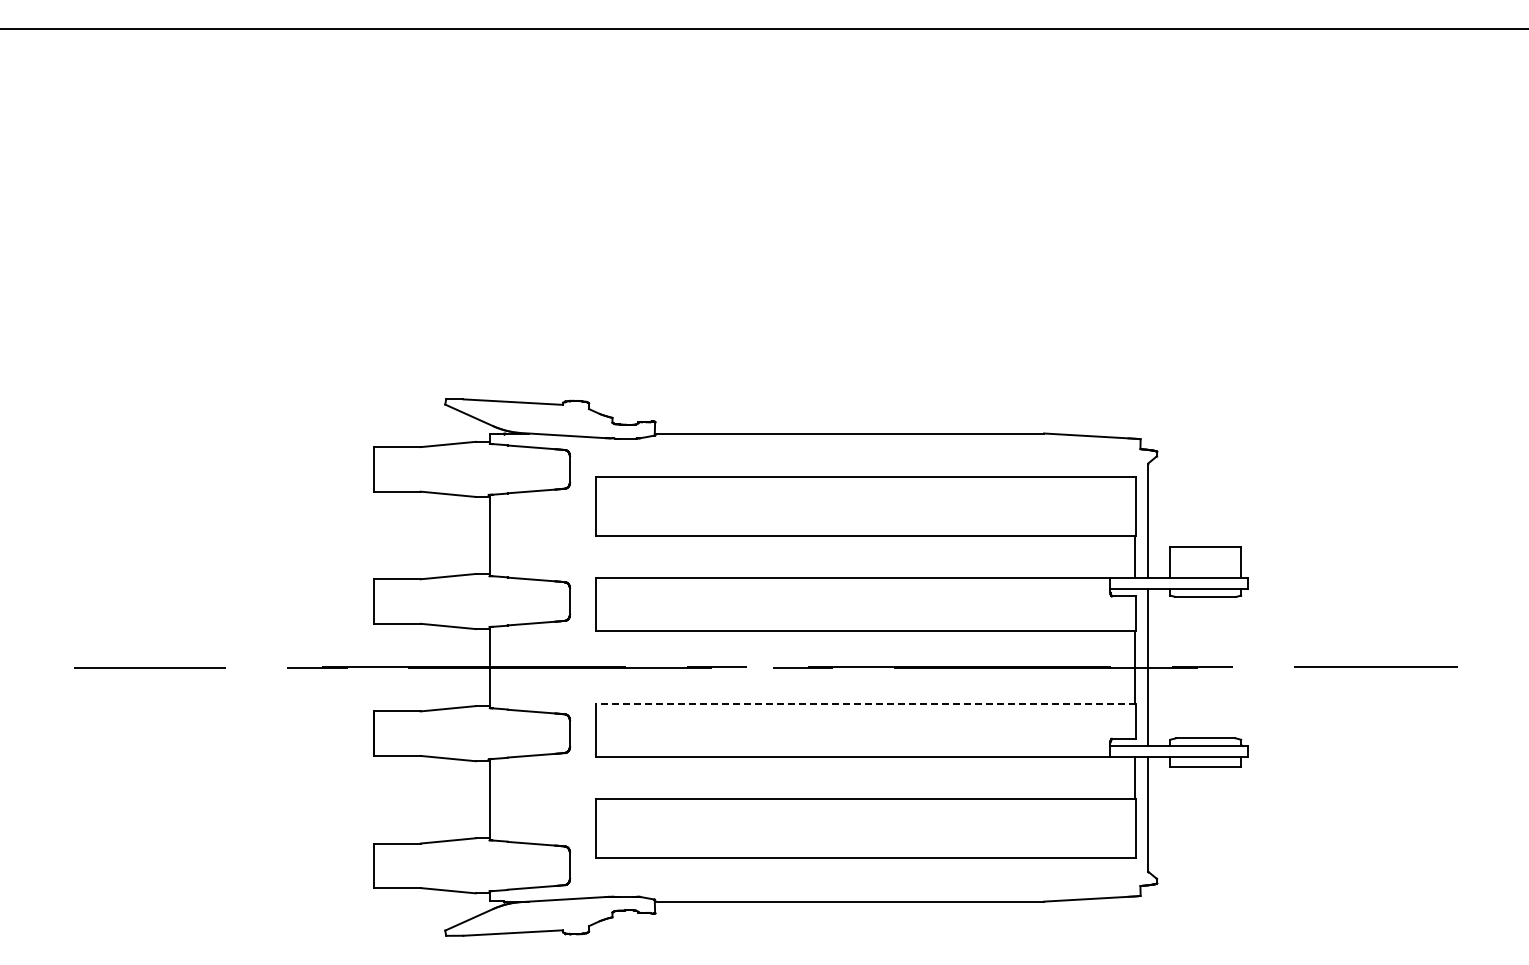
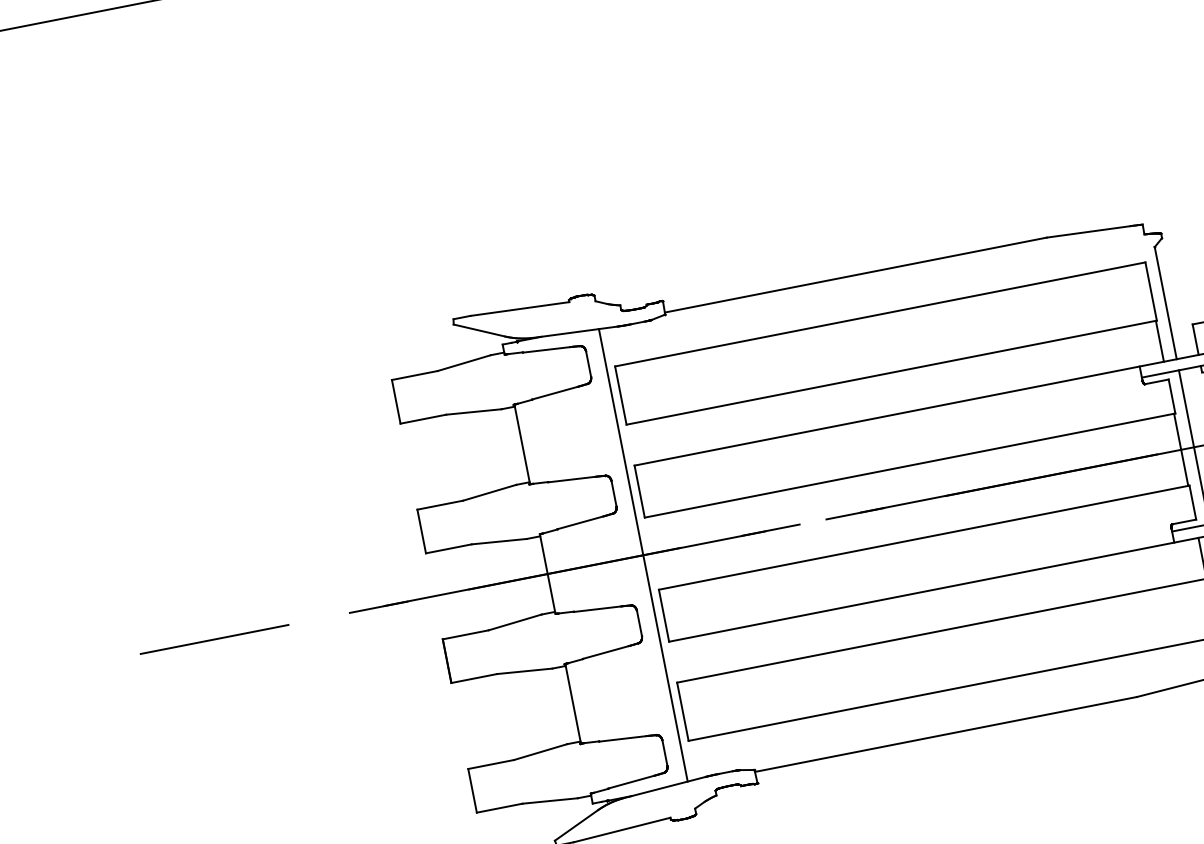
line: (586, 667) -> (642, 555), added
line: (865, 704) -> (923, 537), dashed -> solid

